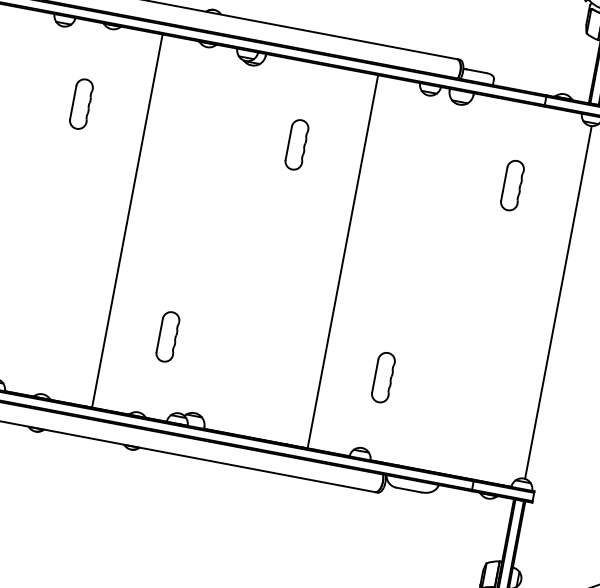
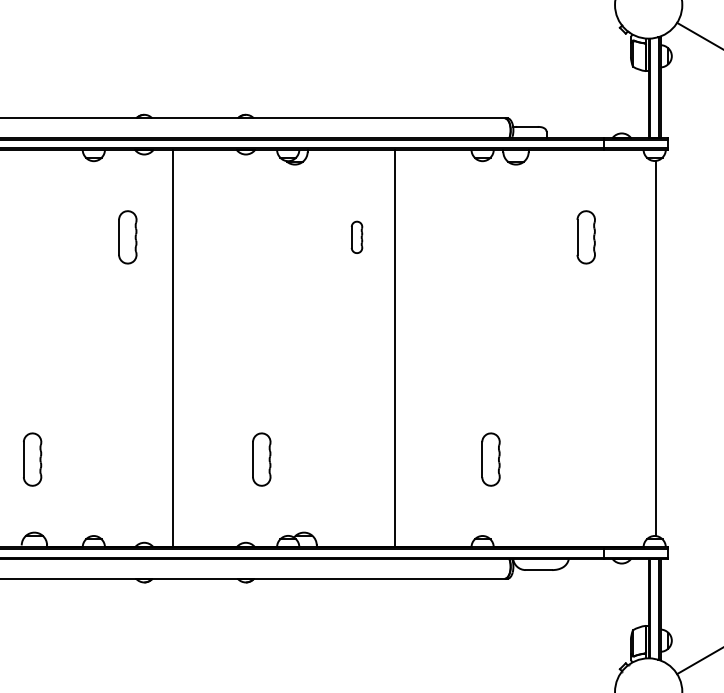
part: (296, 144) -> (356, 237), size x0.6
line: (127, 221) -> (172, 348), moved
line: (342, 261) -> (394, 348), moved

